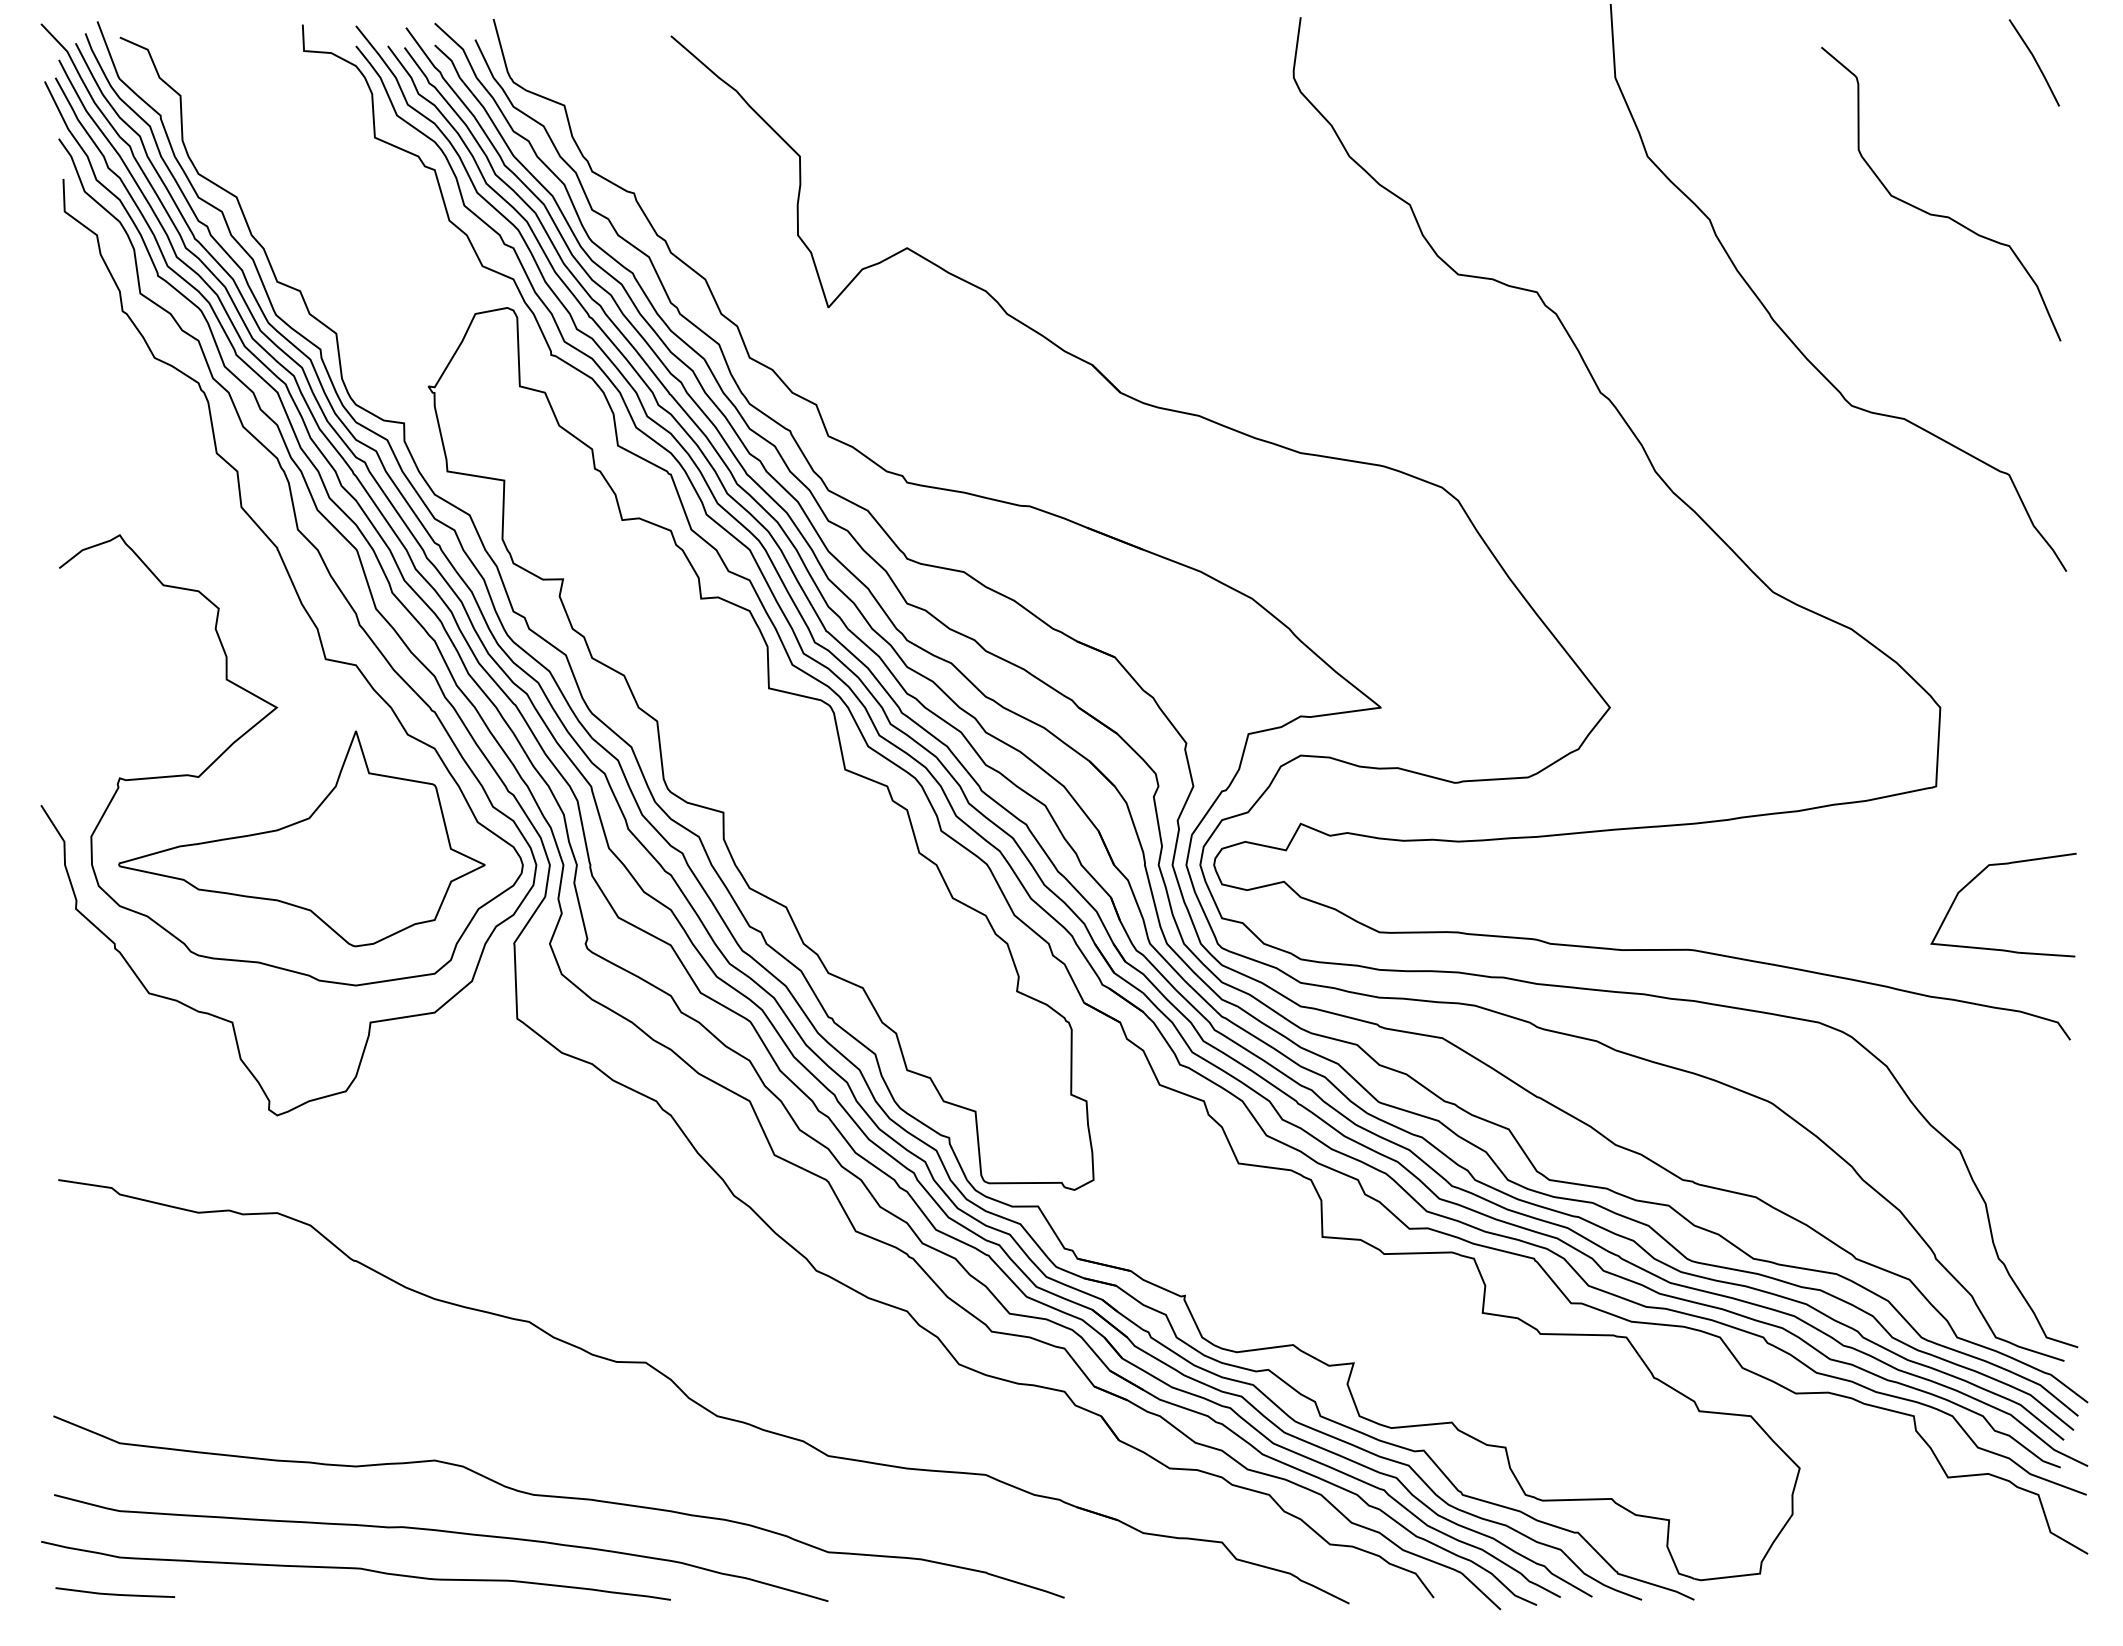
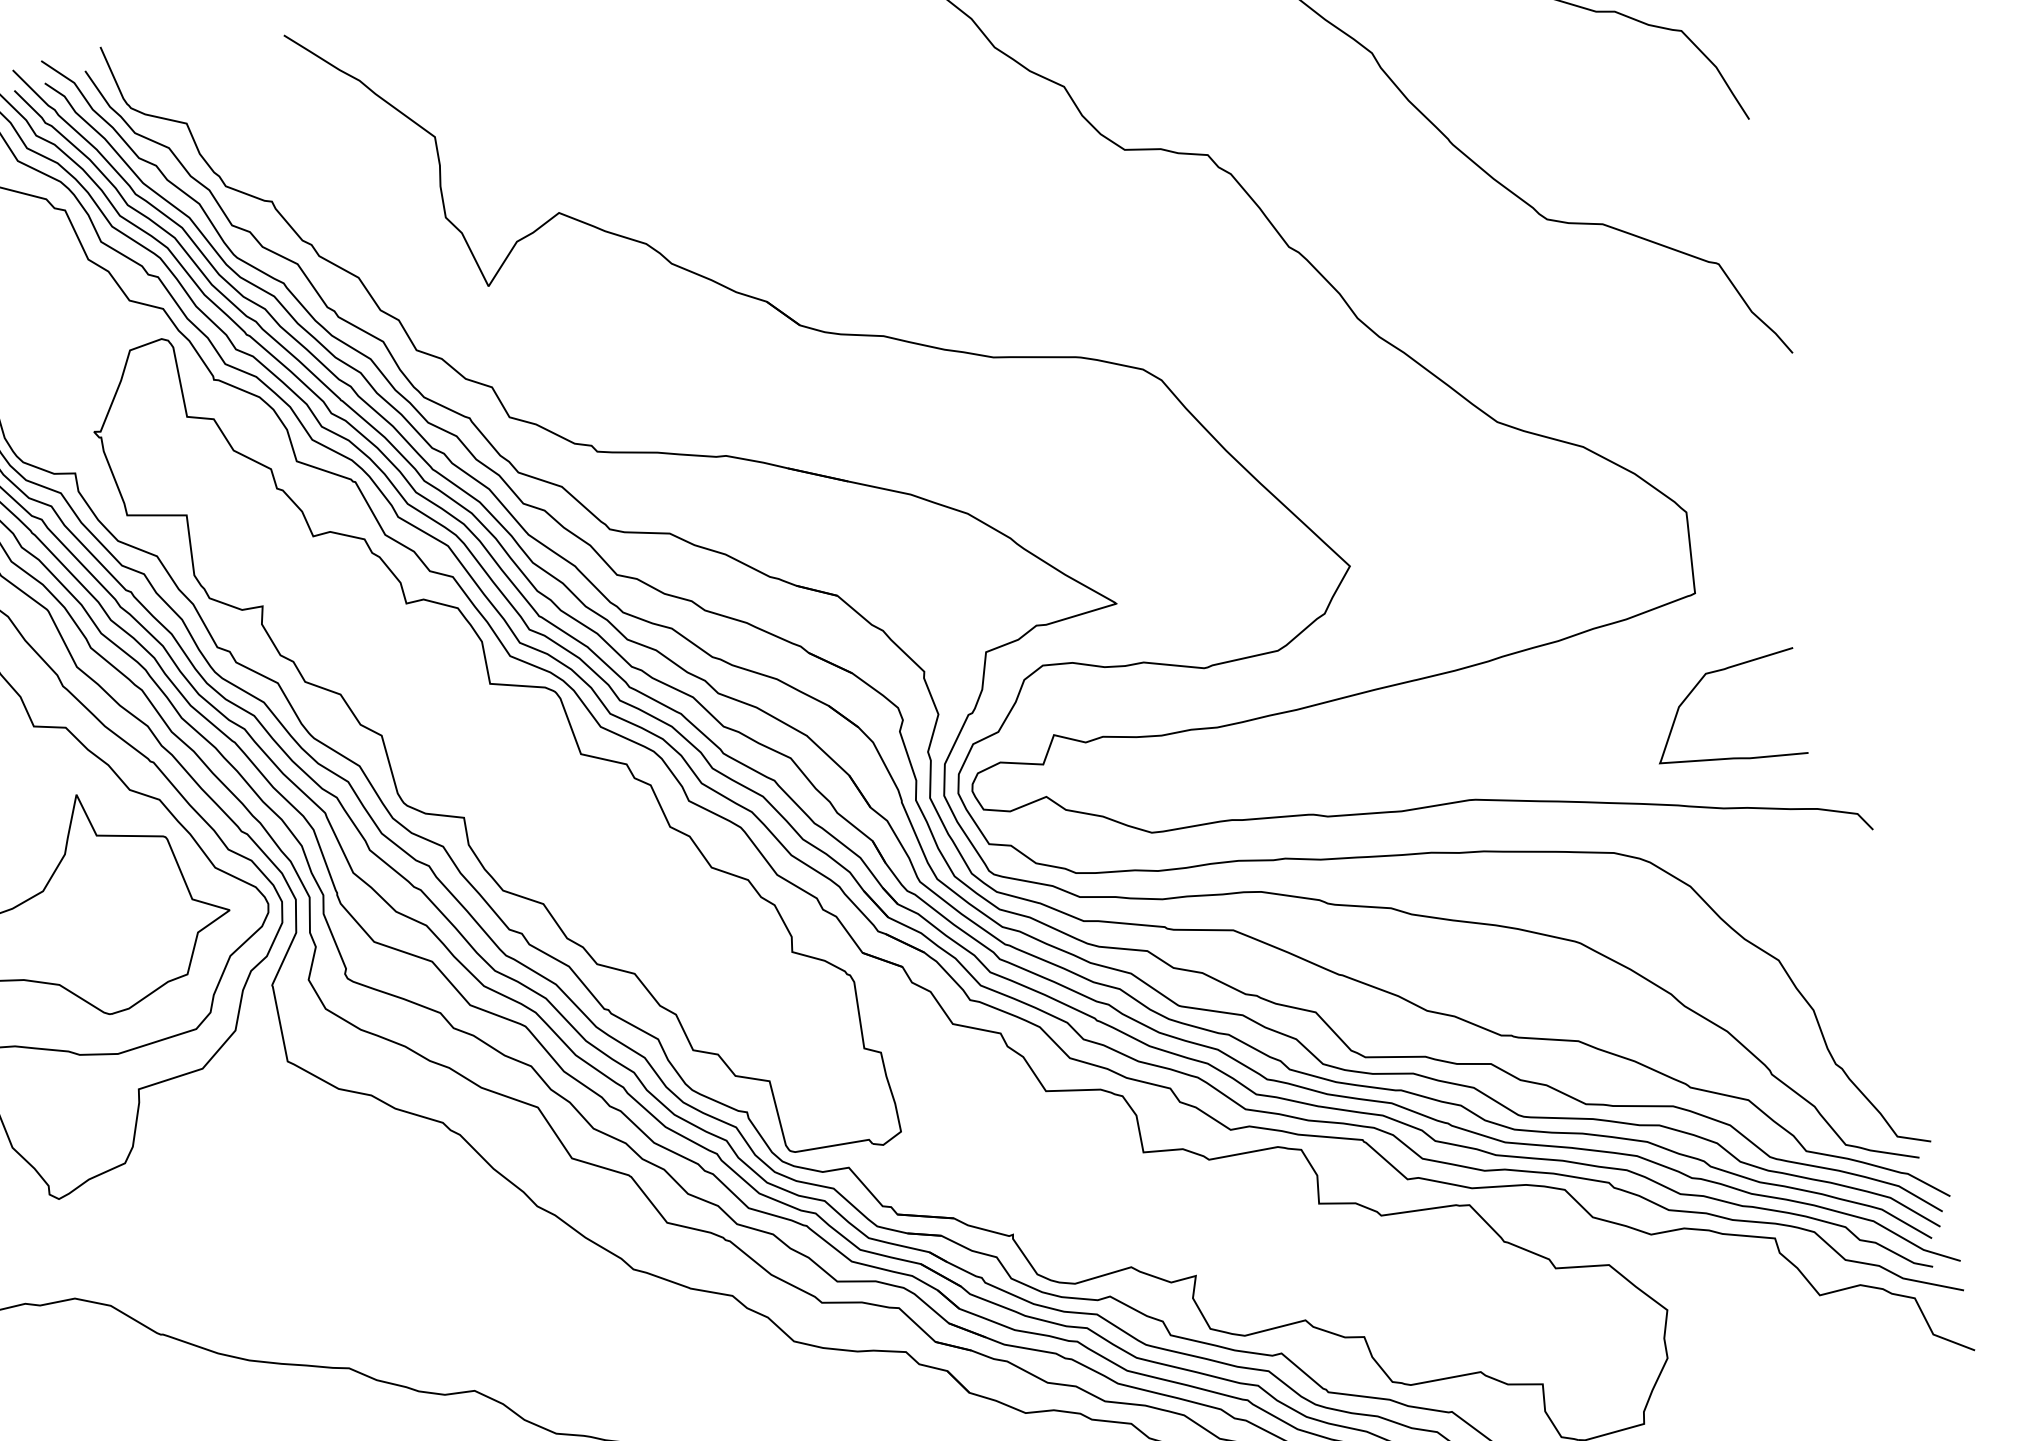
curve: (1979, 875) -> (1697, 685), moved

